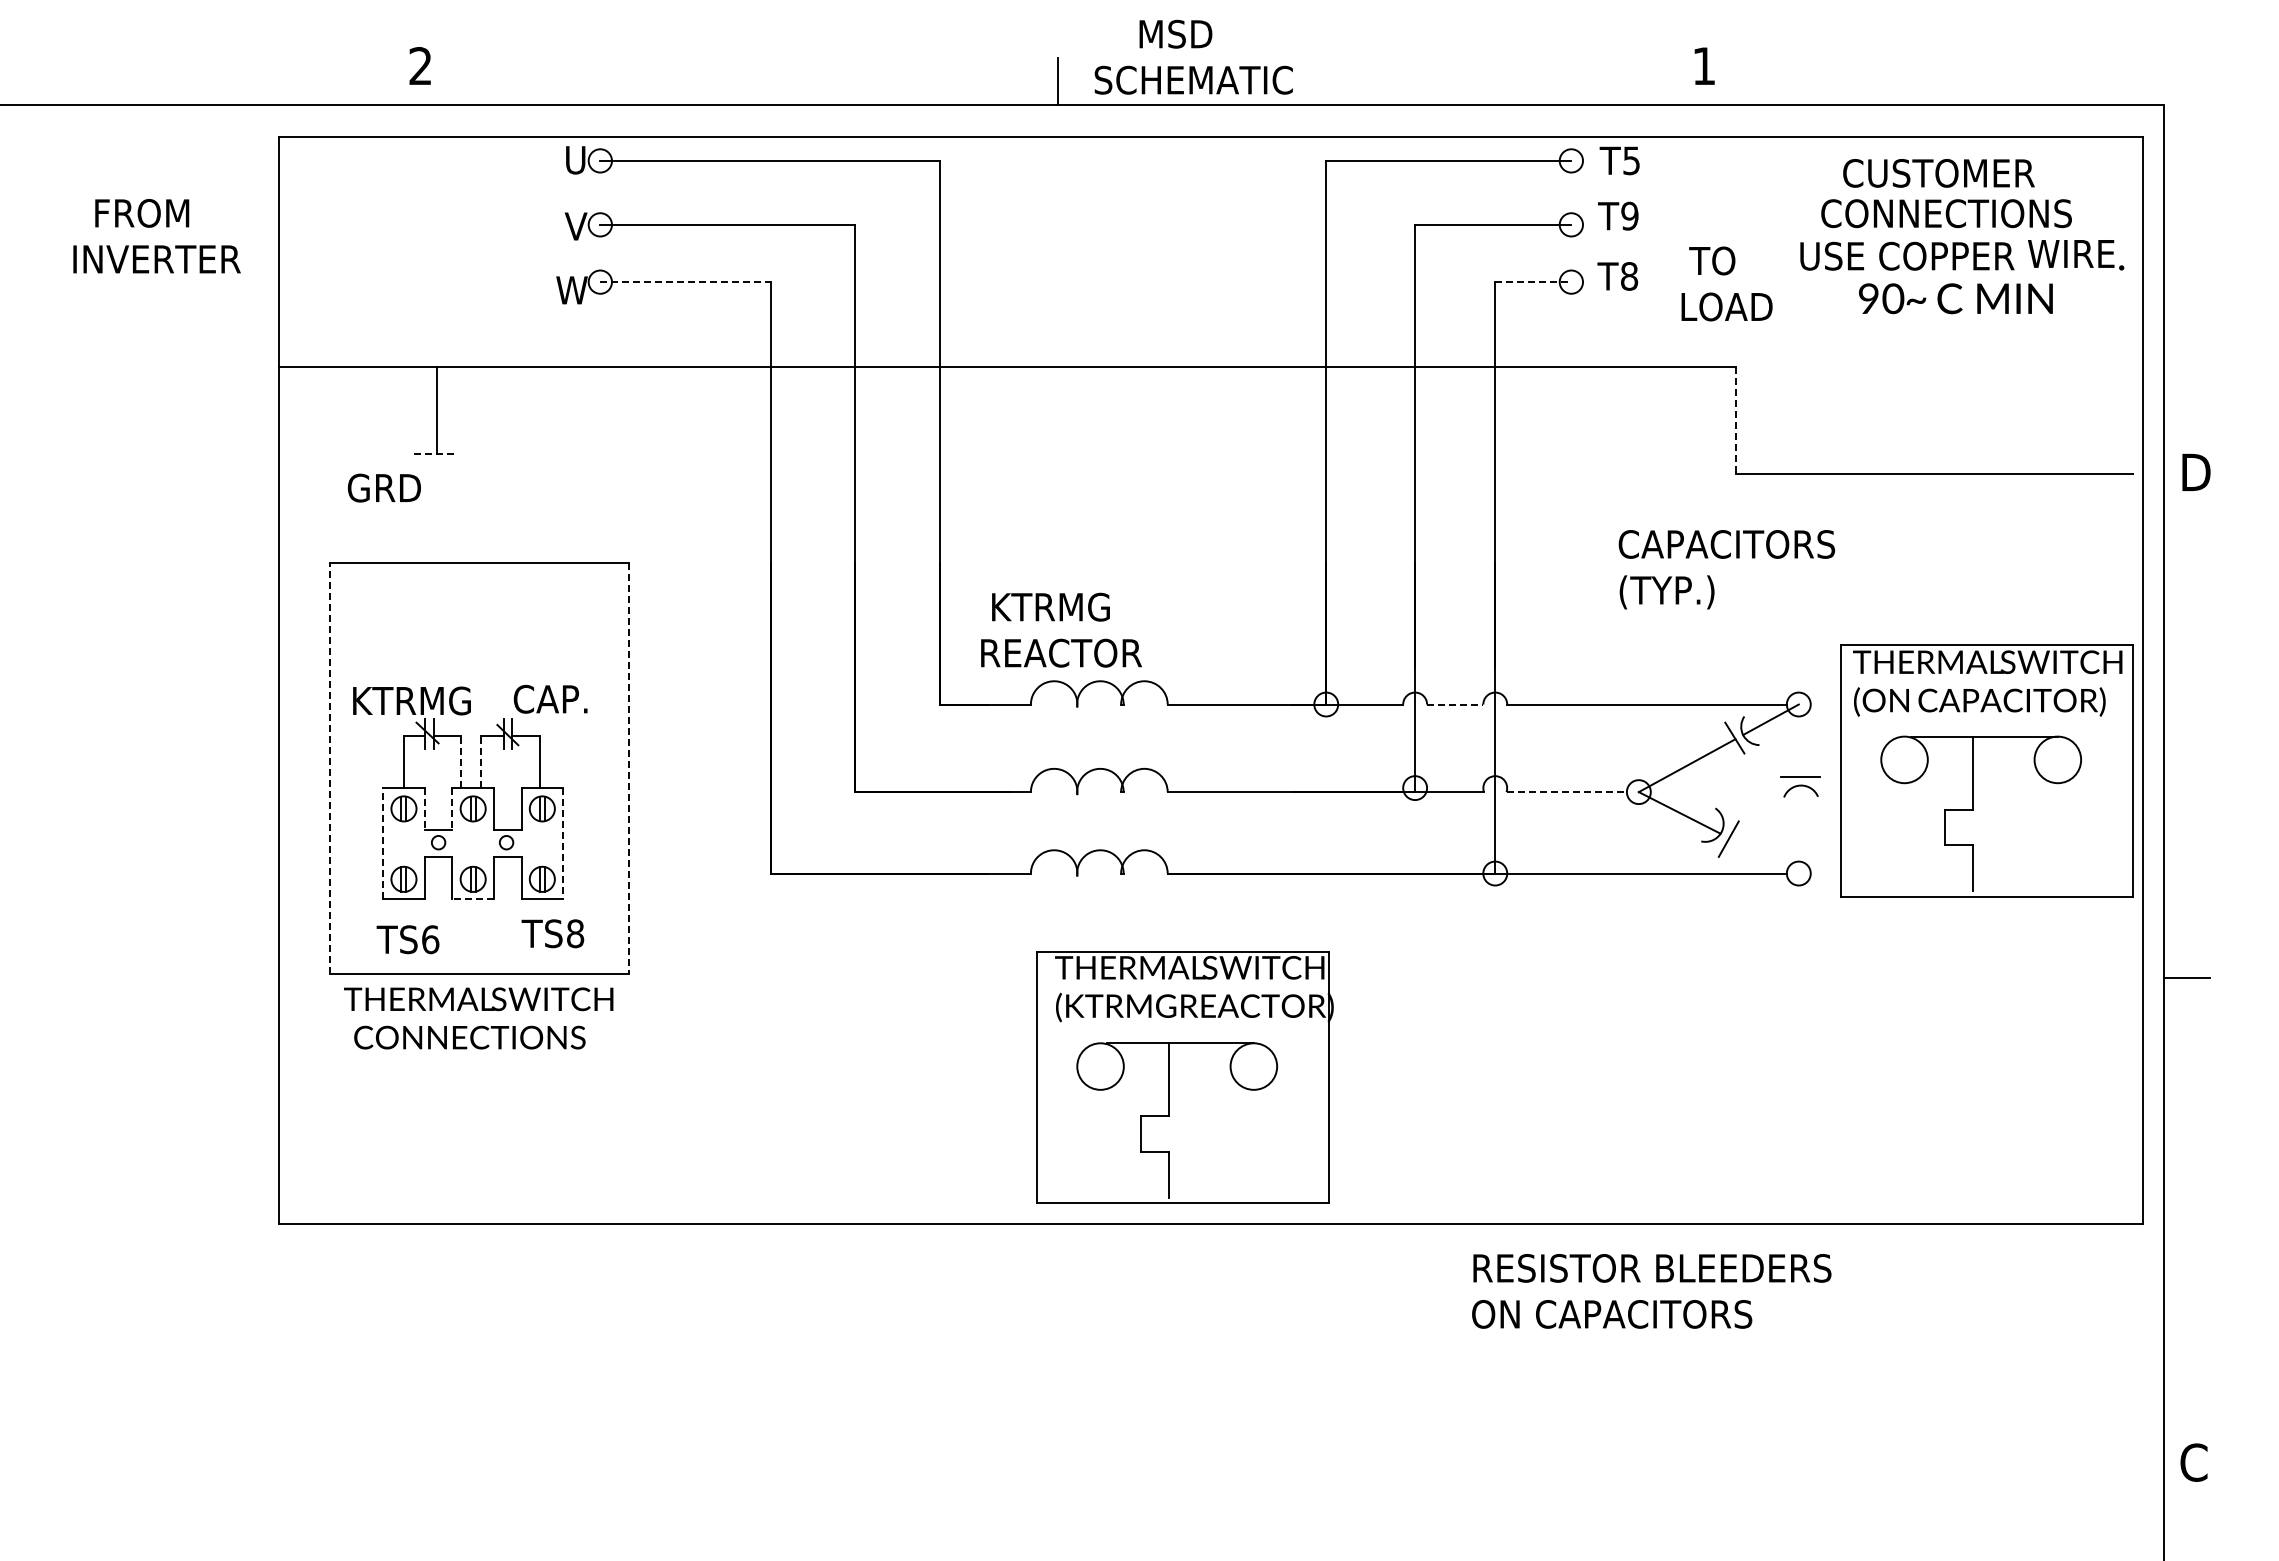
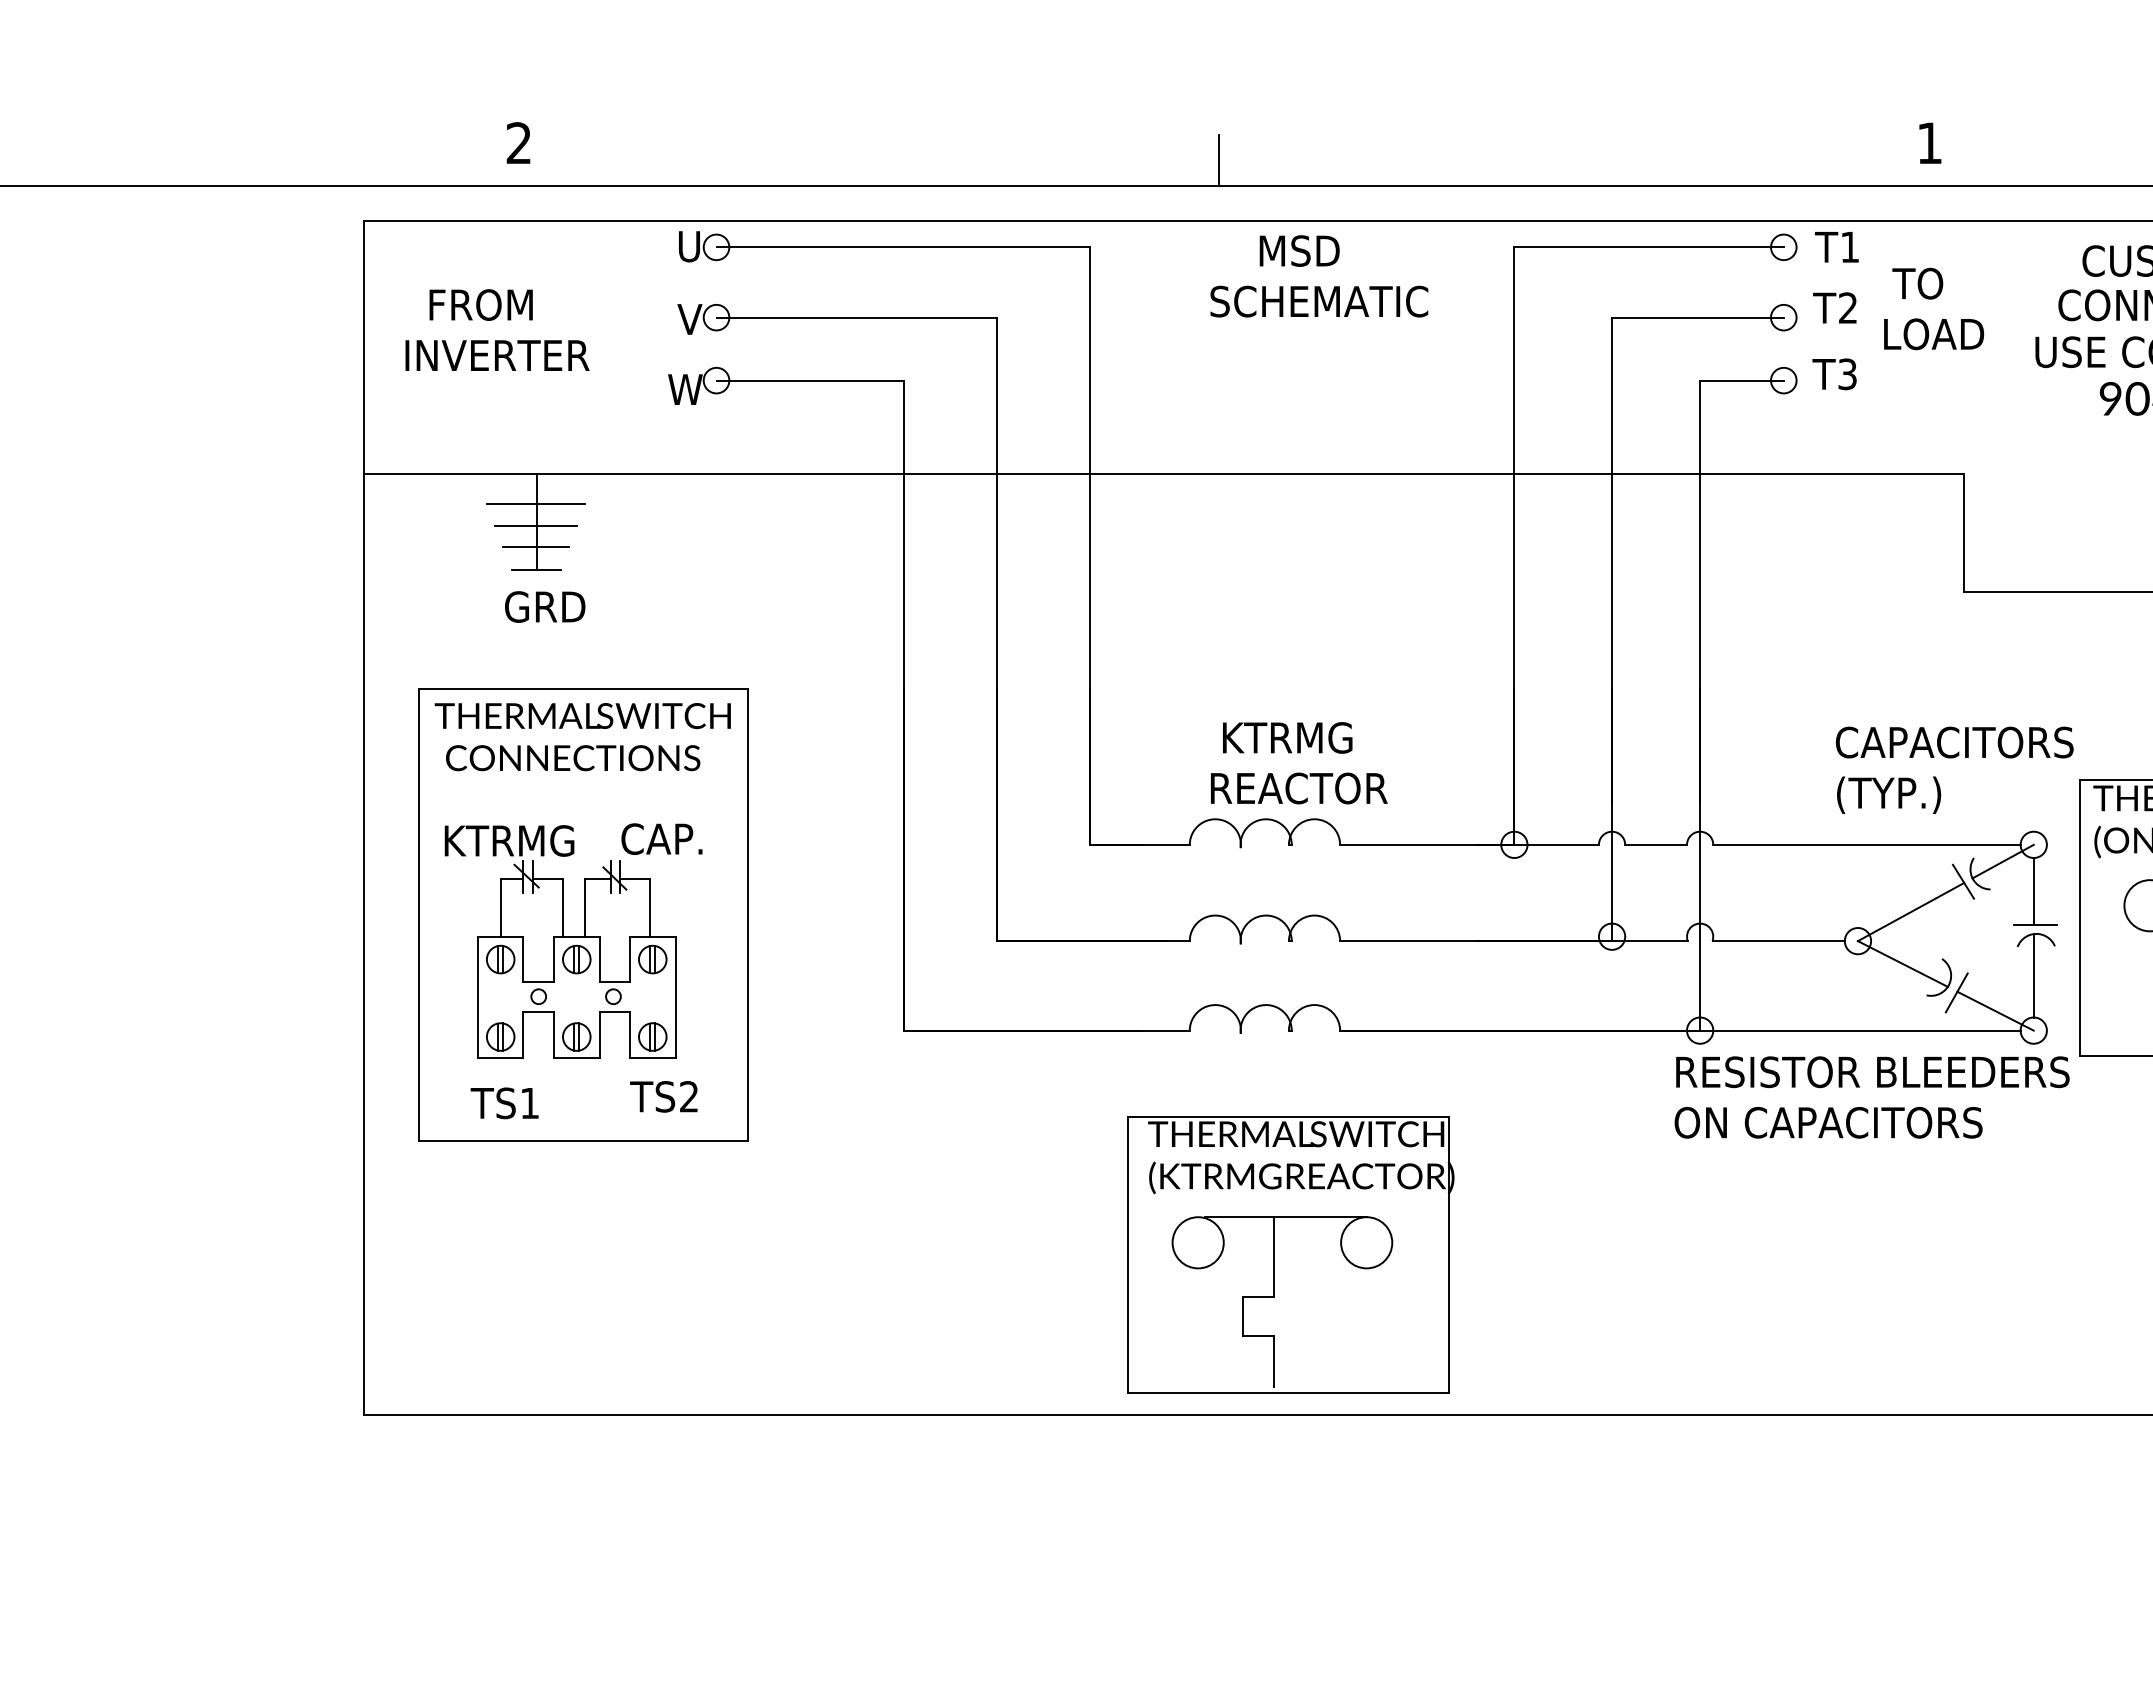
text: (1193, 56) -> (1319, 275), moved
text: (1631, 160) -> (1849, 246), T5 -> T1
text: (1629, 215) -> (1847, 307), T9 -> T2
text: (156, 236) -> (496, 330), moved
text: (1629, 276) -> (1847, 374), T8 -> T3
line: (686, 282) -> (811, 381), dashed -> solid
line: (1533, 282) -> (1742, 381), dashed -> solid
text: (1726, 283) -> (1933, 308), moved
line: (436, 394) -> (536, 504), added
line: (436, 414) -> (536, 526), added
line: (1735, 420) -> (1964, 532), dashed -> solid
line: (436, 433) -> (536, 546), added
line: (436, 454) -> (536, 570), dashed -> solid
text: (383, 487) -> (544, 606), moved
text: (1726, 569) -> (1954, 770), moved
text: (1061, 629) -> (1299, 762), moved
line: (1455, 704) -> (1656, 844), dashed -> solid
line: (1798, 746) -> (2033, 890), added
line: (460, 761) -> (562, 907), dashed -> solid
line: (481, 761) -> (585, 907), dashed -> solid
line: (330, 768) -> (419, 915), dashed -> solid
line: (628, 769) -> (747, 916), dashed -> solid
line: (1567, 792) -> (1779, 941), dashed -> solid
line: (424, 808) -> (523, 959), dashed -> solid
line: (452, 808) -> (554, 959), dashed -> solid
line: (1798, 823) -> (2033, 975), added
line: (383, 842) -> (478, 996), dashed -> solid
line: (563, 843) -> (676, 997), dashed -> solid
line: (1763, 855) -> (1994, 1010), added
line: (473, 898) -> (577, 1058), dashed -> solid
text: (575, 933) -> (689, 1096), TS8 -> TS2
text: (430, 939) -> (529, 1103), TS6 -> TS1
text: (478, 1018) -> (582, 737), moved
part: (1184, 1077) -> (1290, 1254), moved
text: (1651, 1291) -> (1871, 1097), moved

